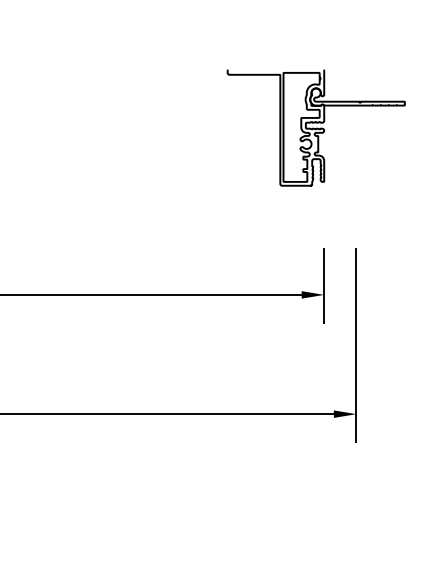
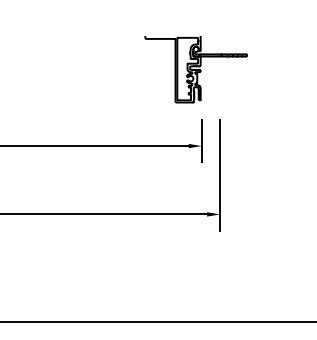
part: (315, 128) -> (195, 69), moved

